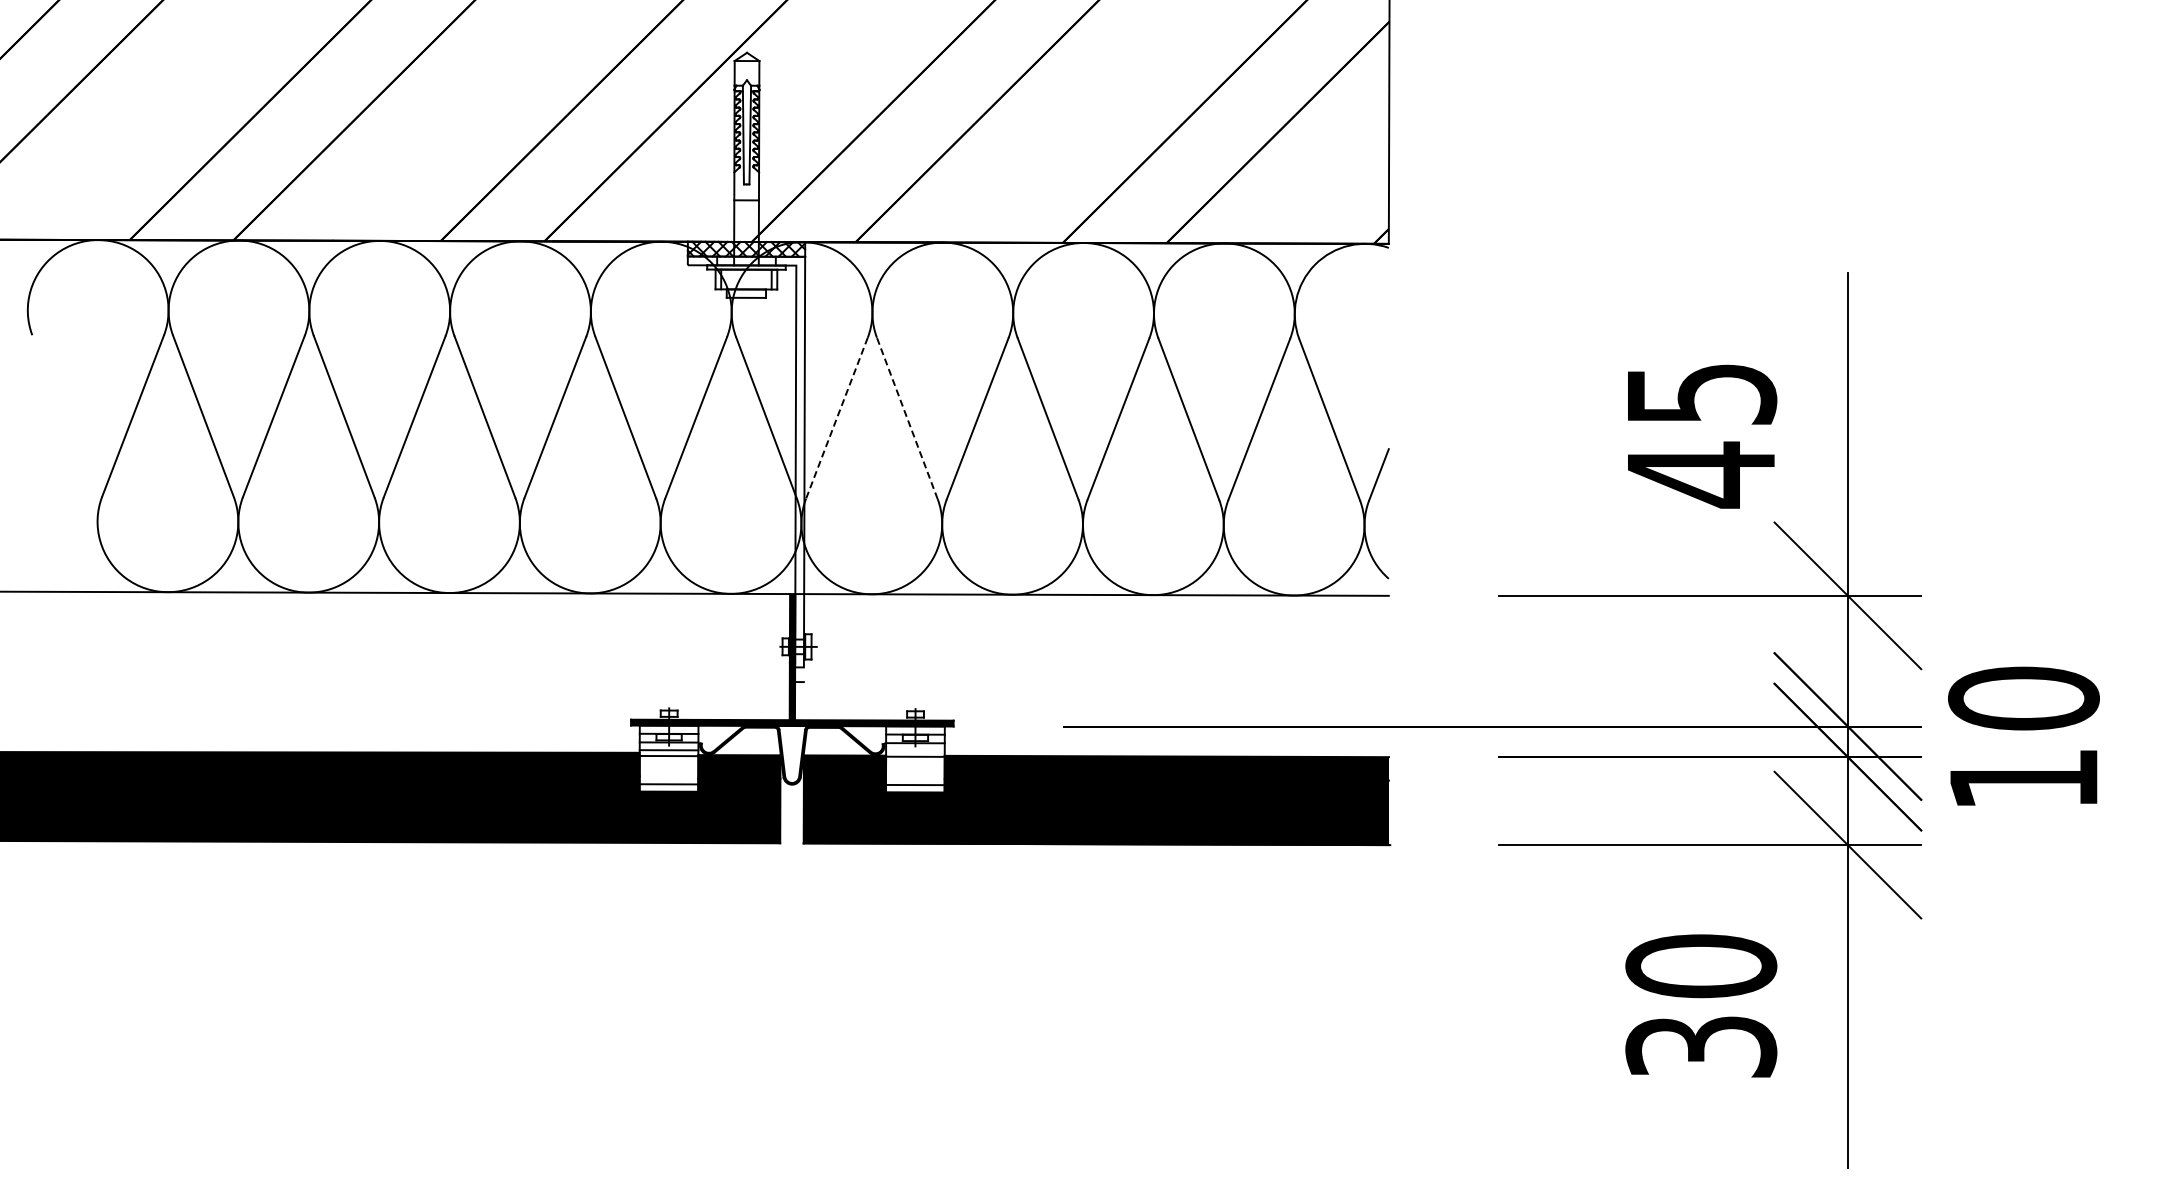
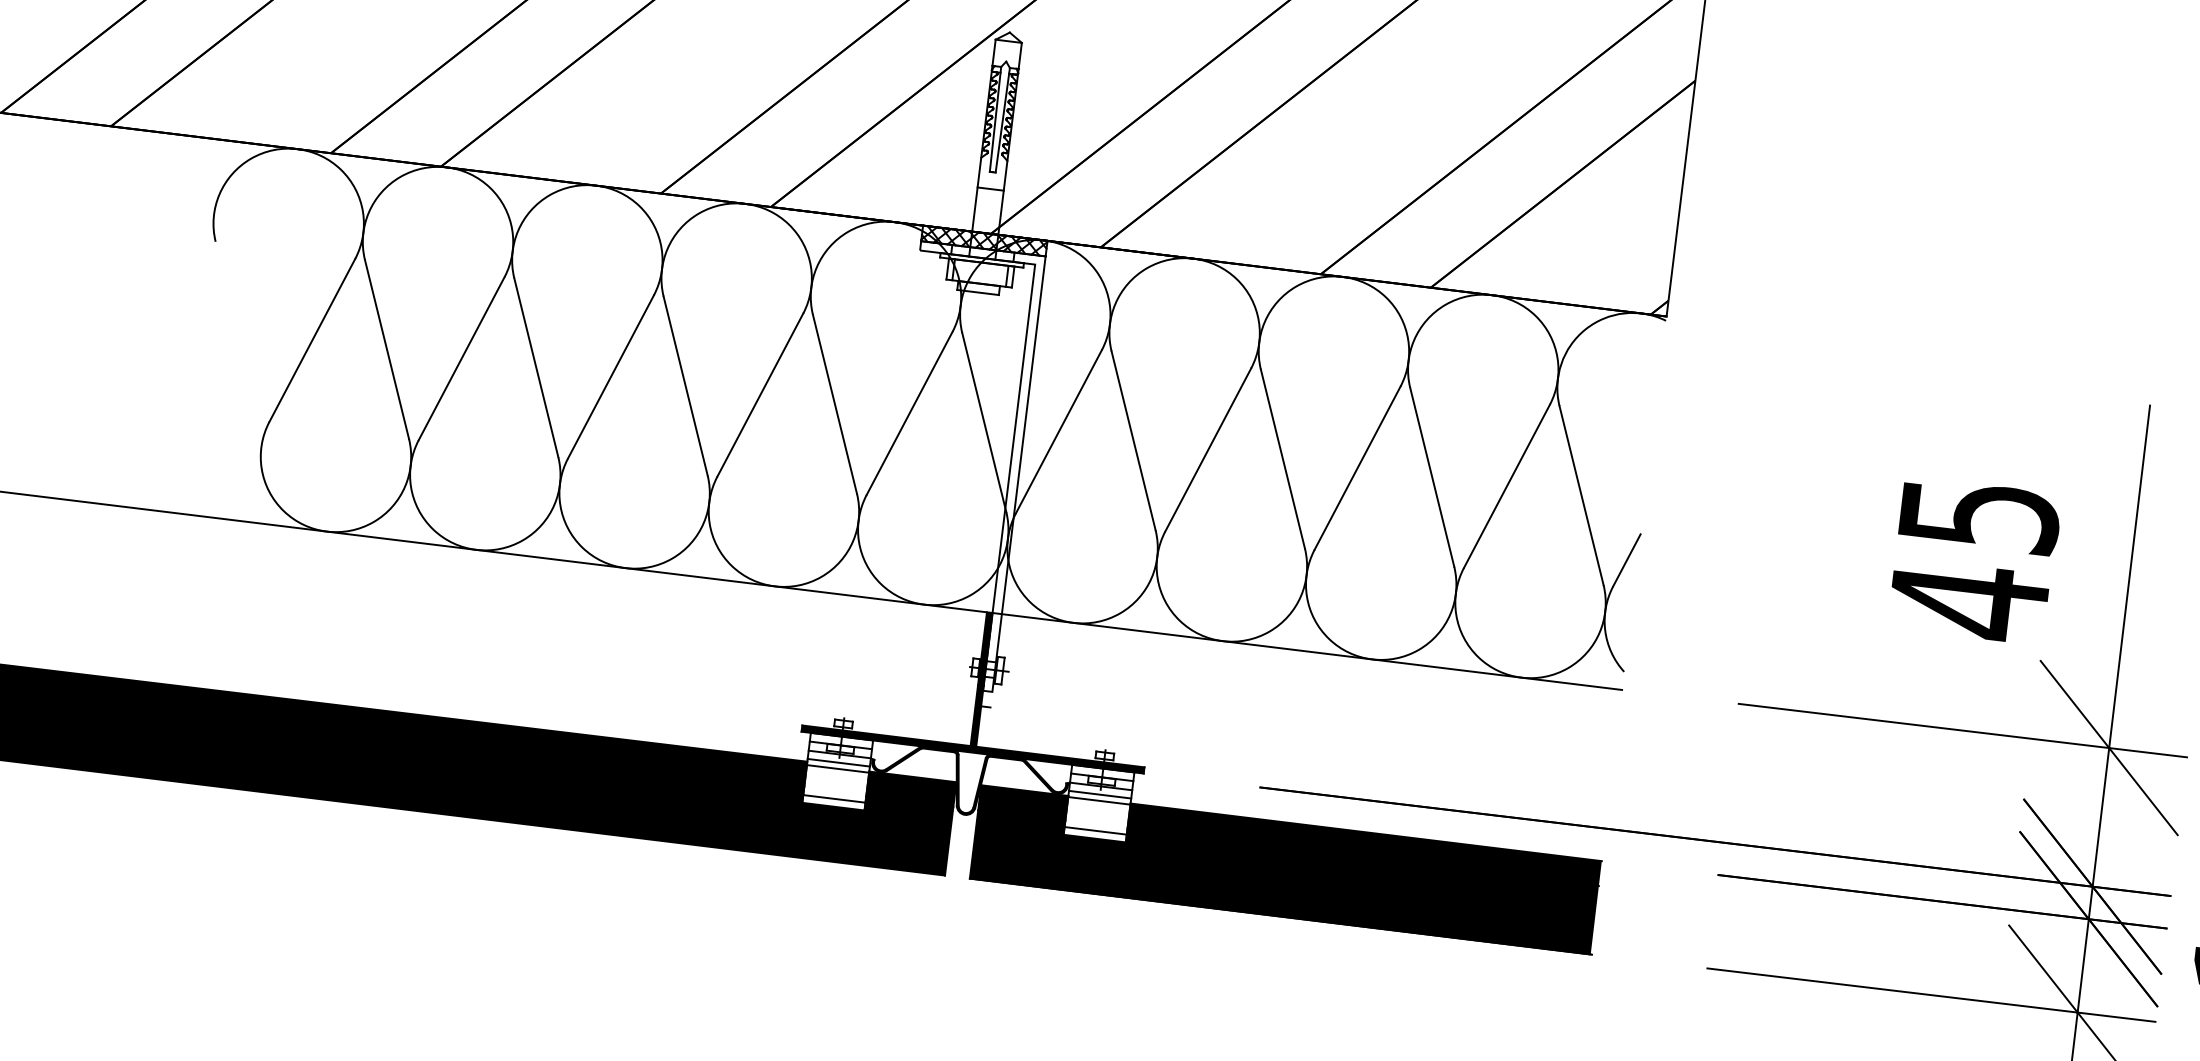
line: (907, 417) -> (1133, 439), dashed -> solid
line: (836, 418) -> (1058, 431), dashed -> solid
line: (915, 750) -> (1100, 794), added

